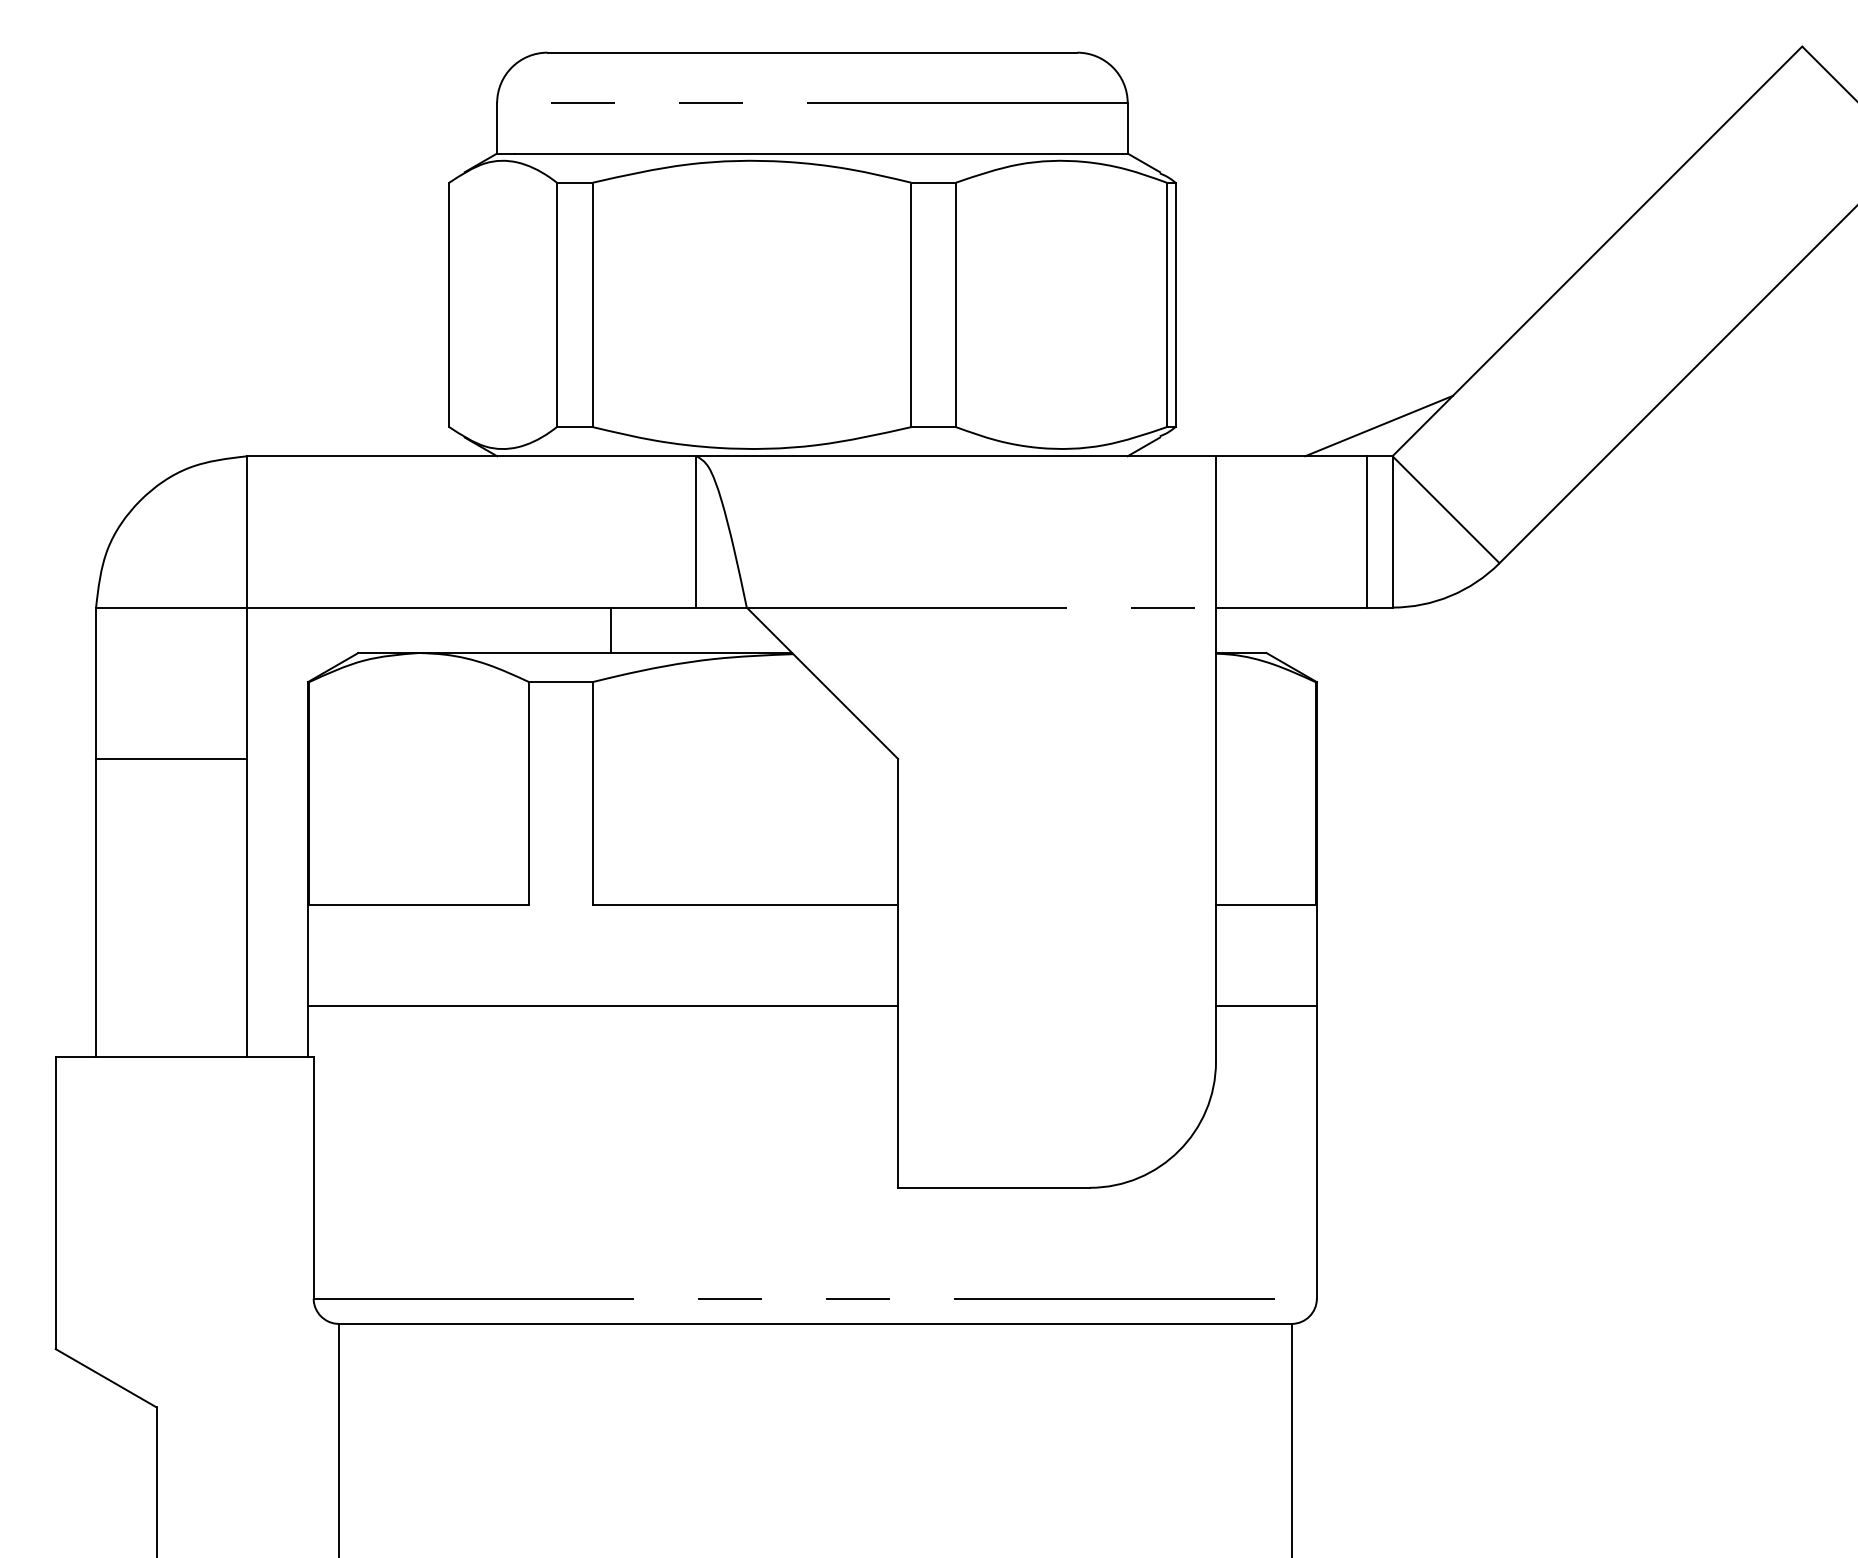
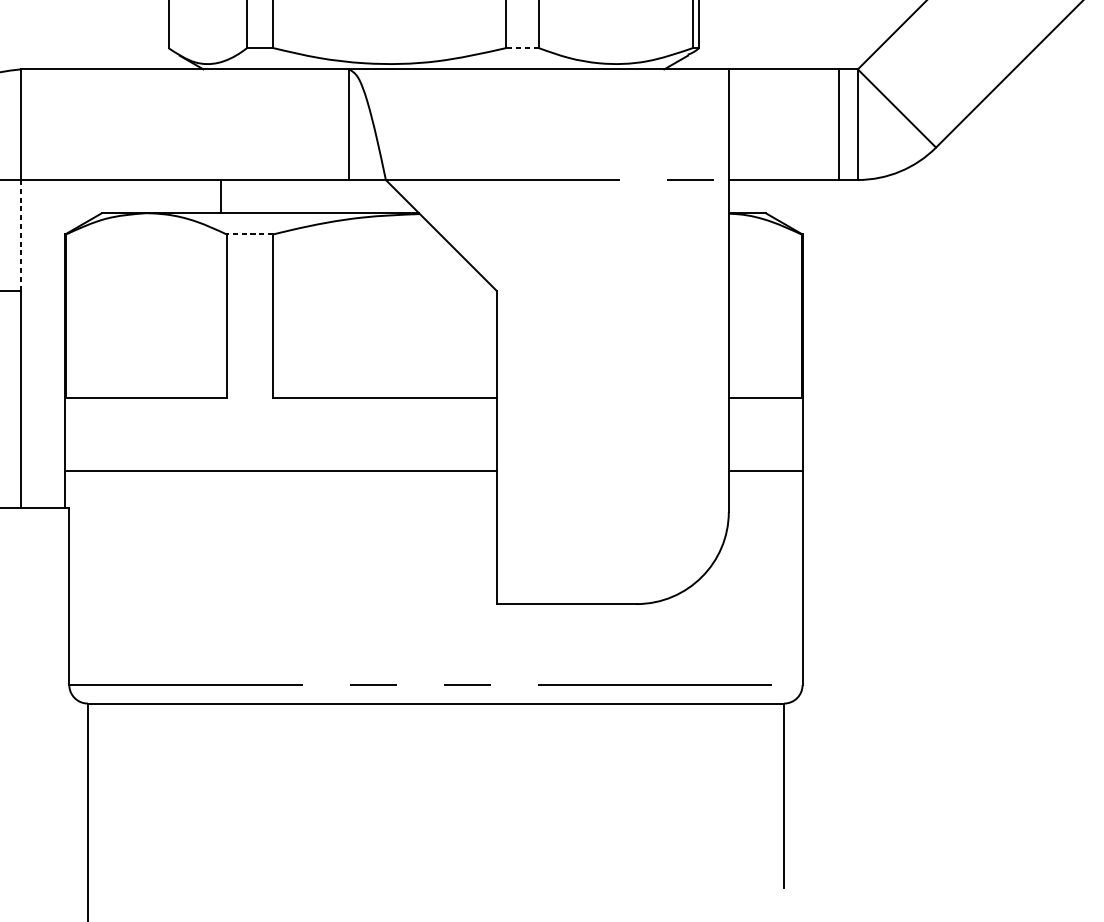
line: (1378, 425) -> (847, 46), removed
line: (933, 427) -> (522, 48), solid -> dashed
line: (610, 629) -> (220, 196), moved
line: (560, 682) -> (249, 234), solid -> dashed
line: (247, 683) -> (20, 235), solid -> dashed

